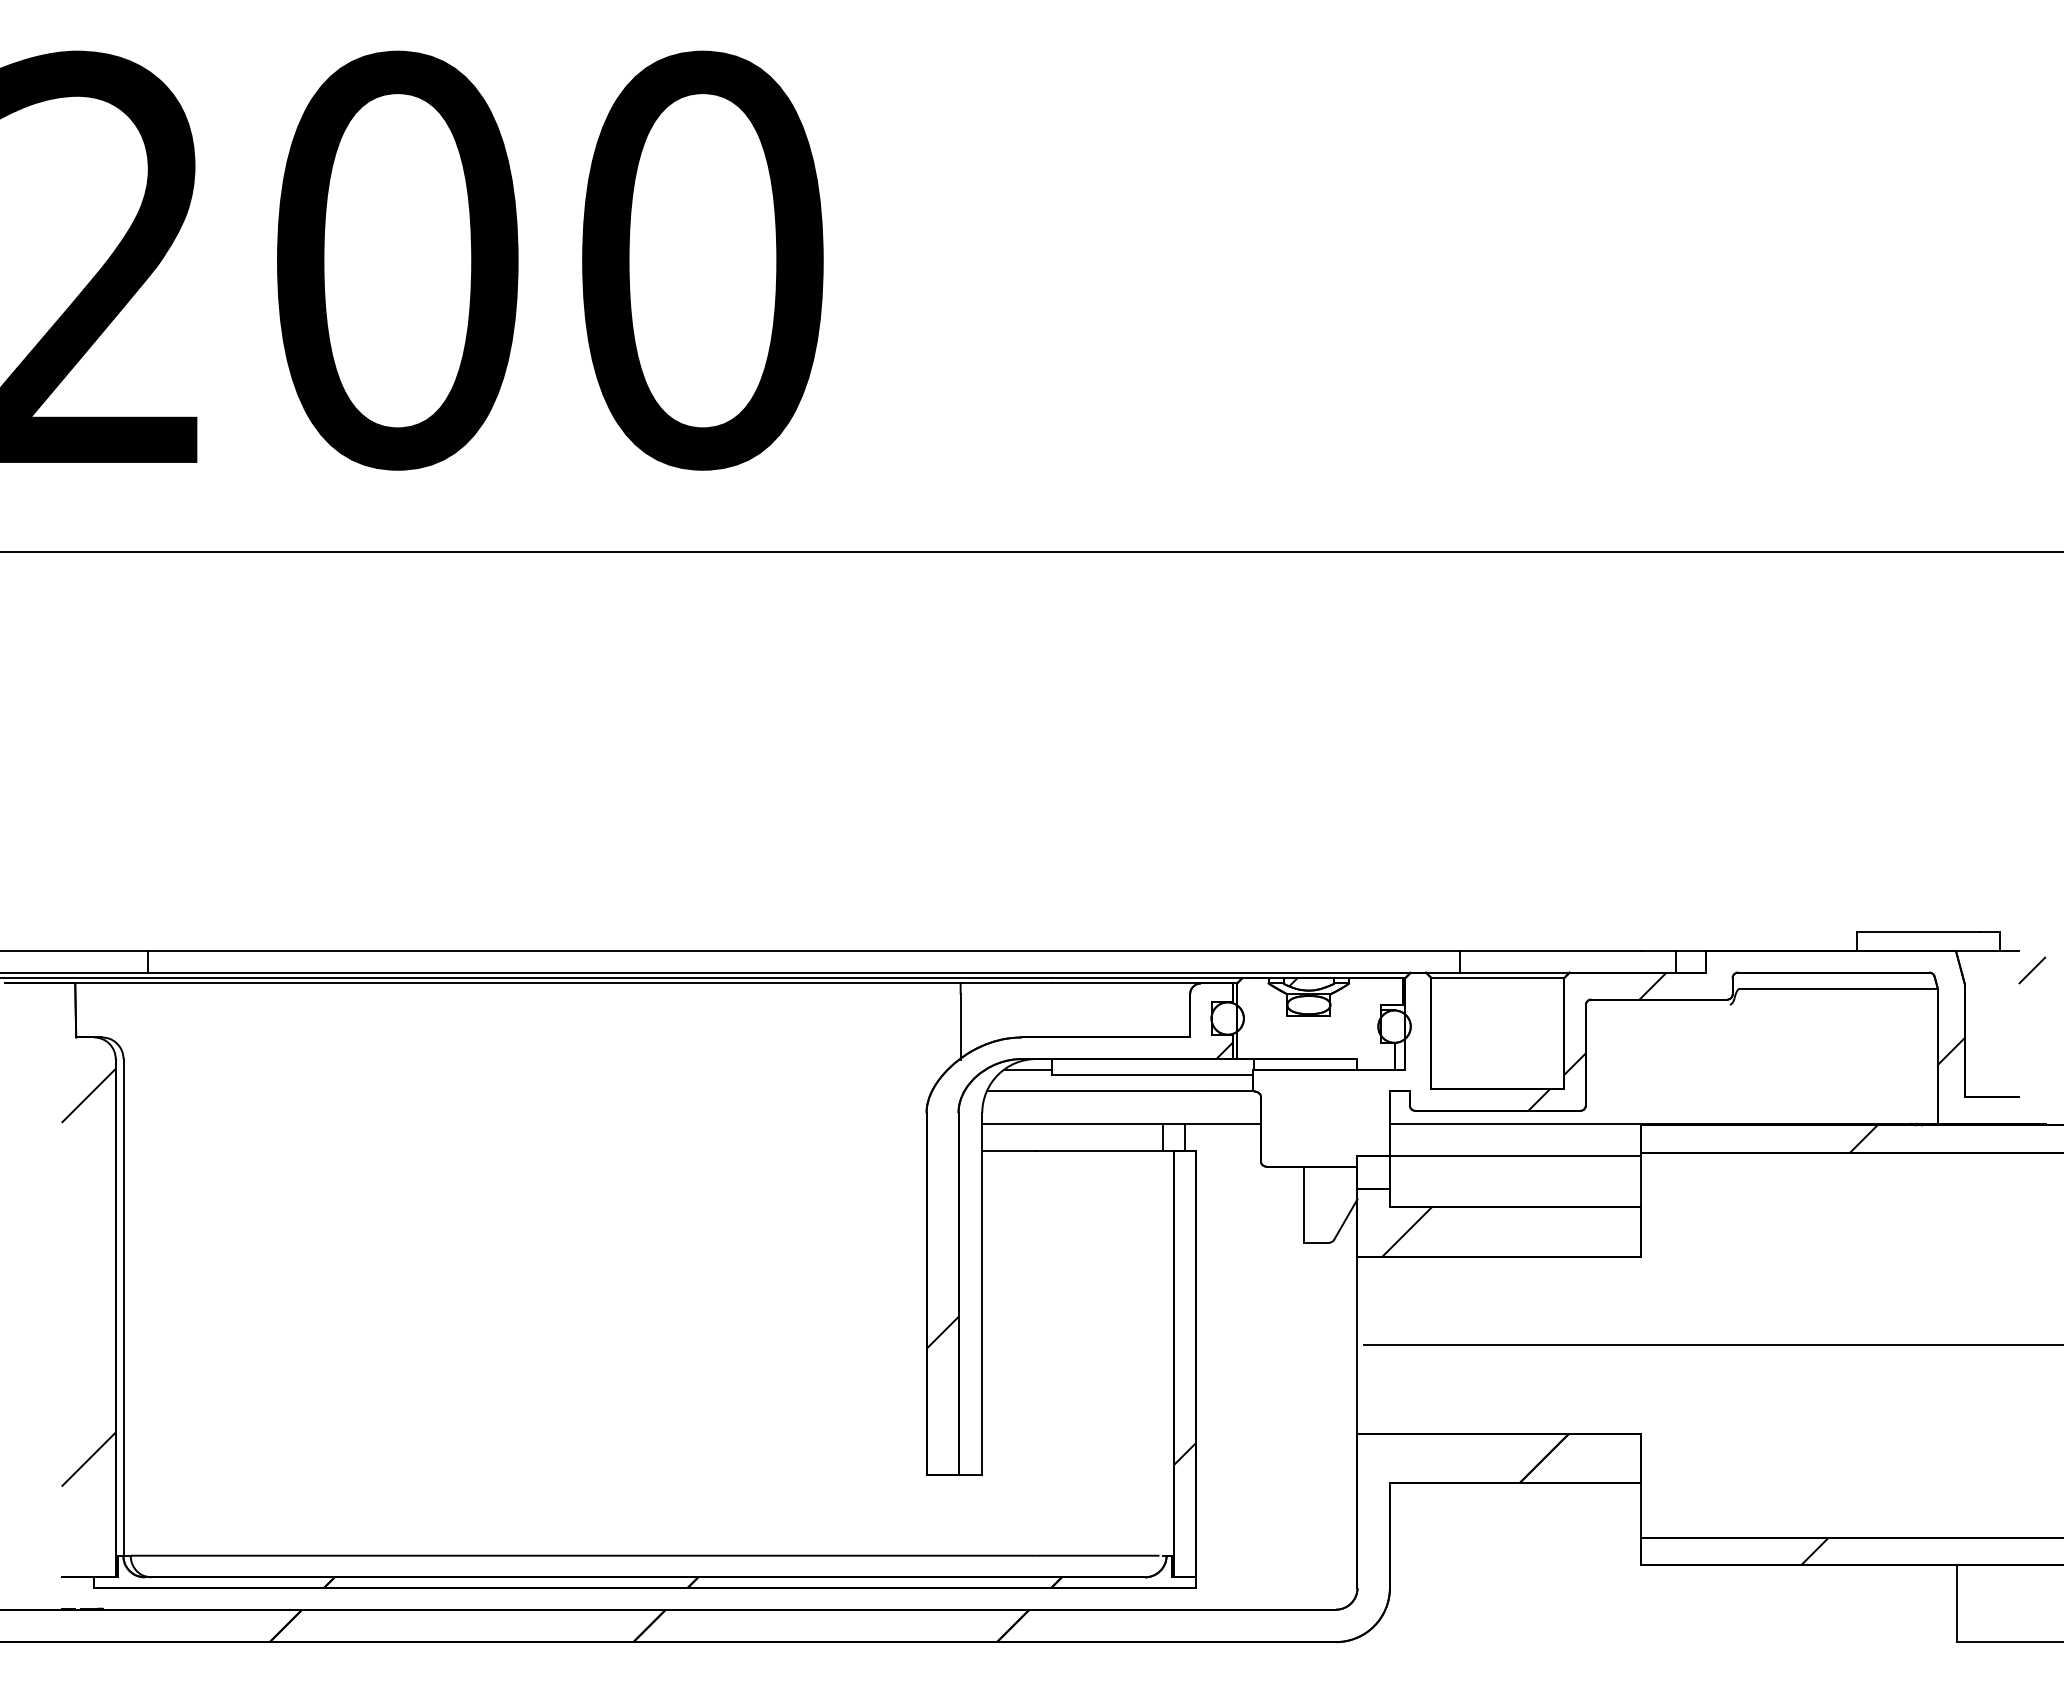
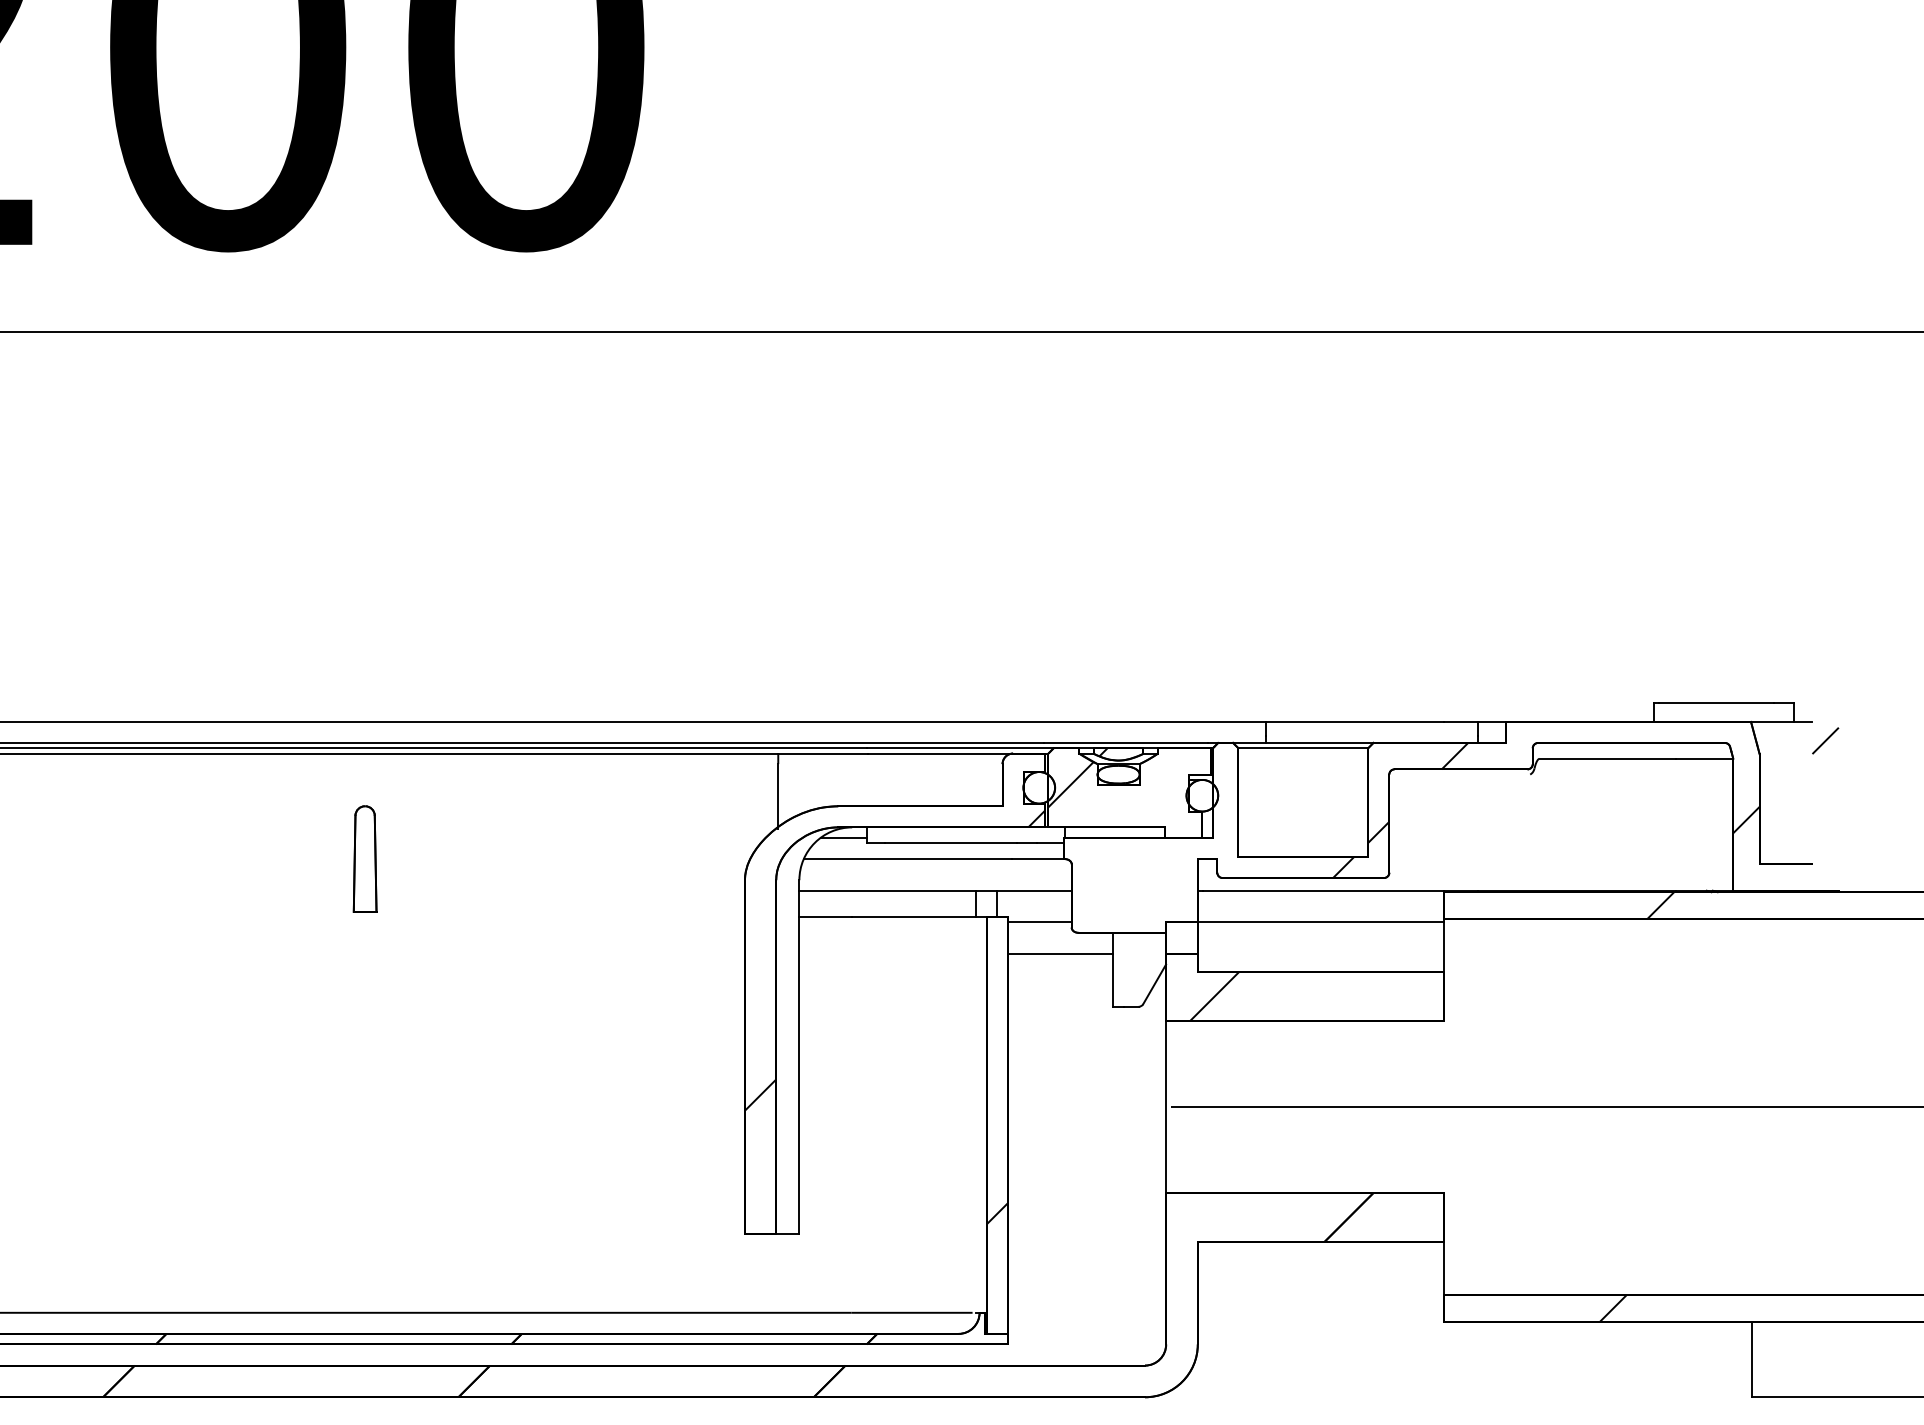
hatch: (1260, 1015) -> (1071, 784), added
part: (537, 1091) -> (364, 859), added
line: (1227, 1156) -> (1039, 922), added
line: (1249, 1188) -> (1060, 953), added

